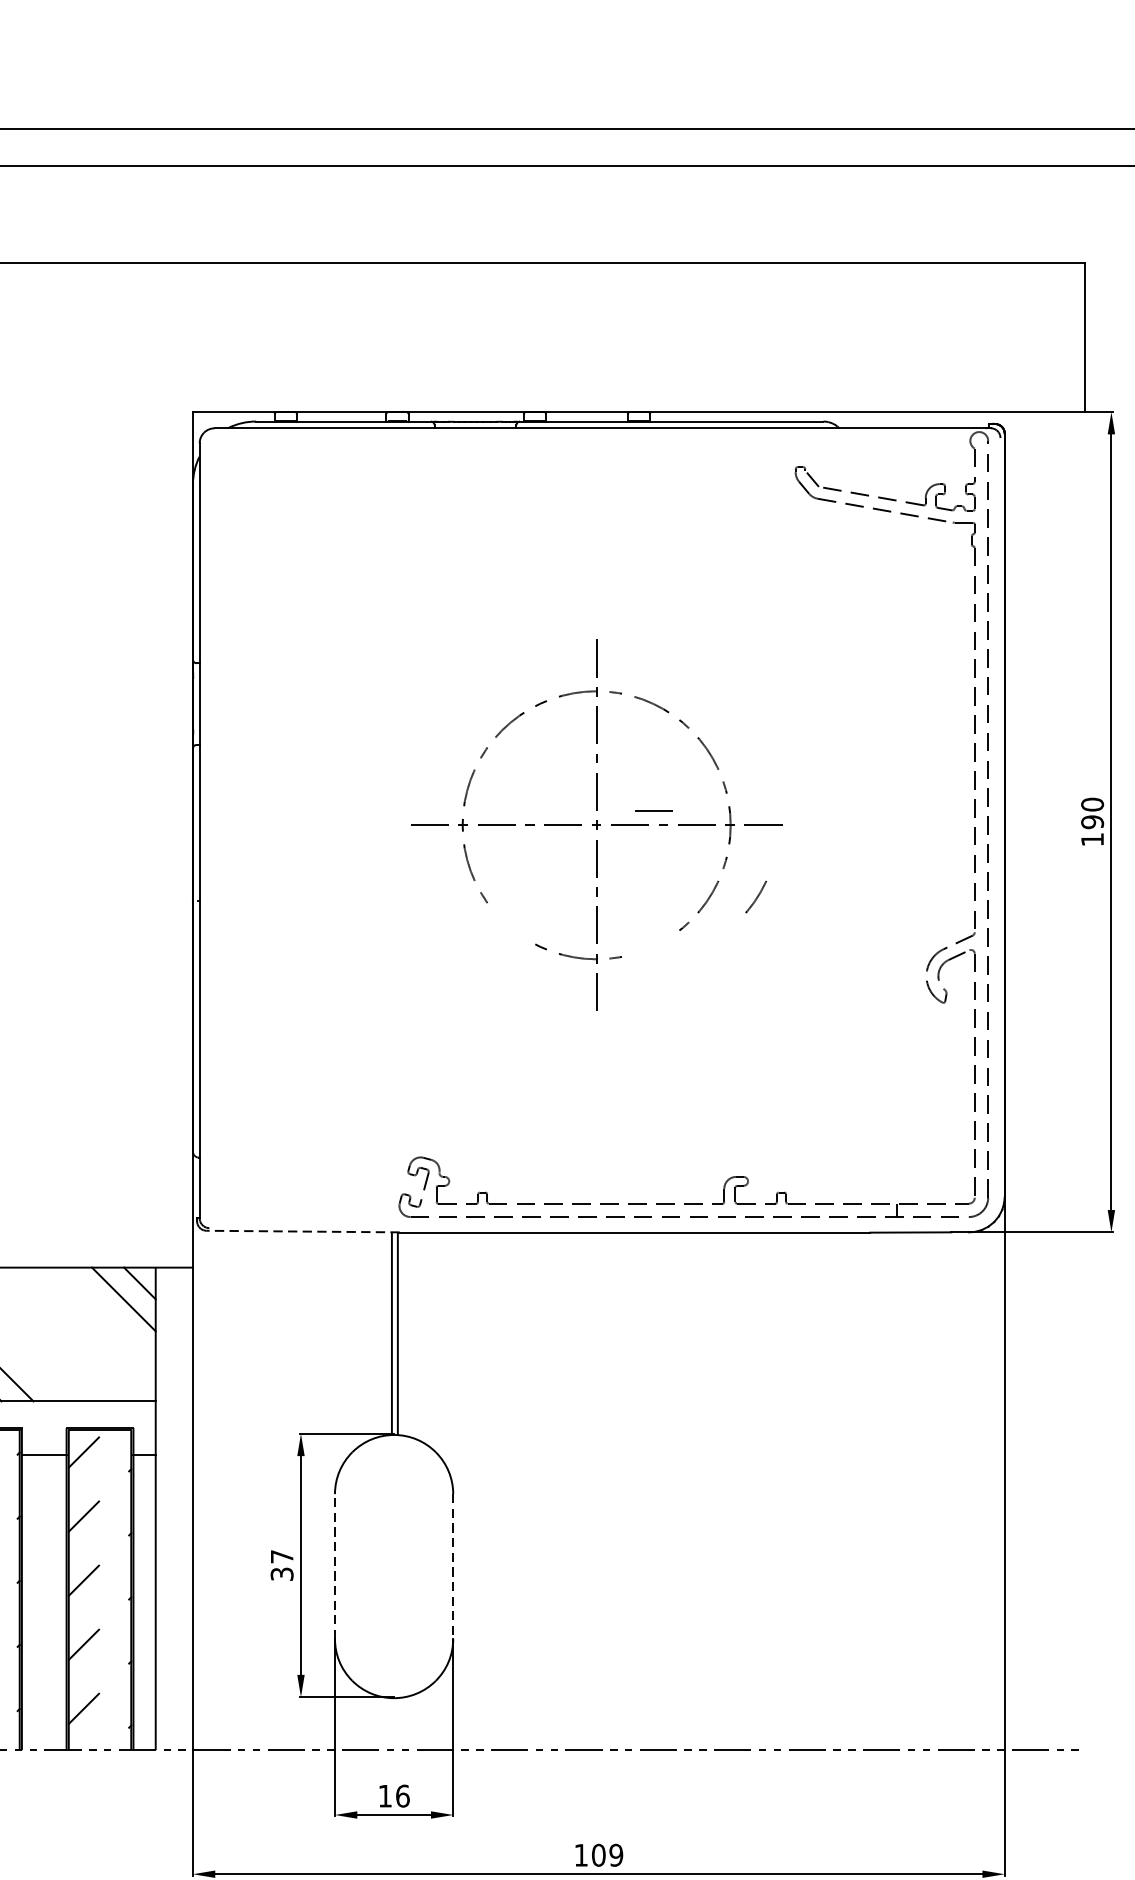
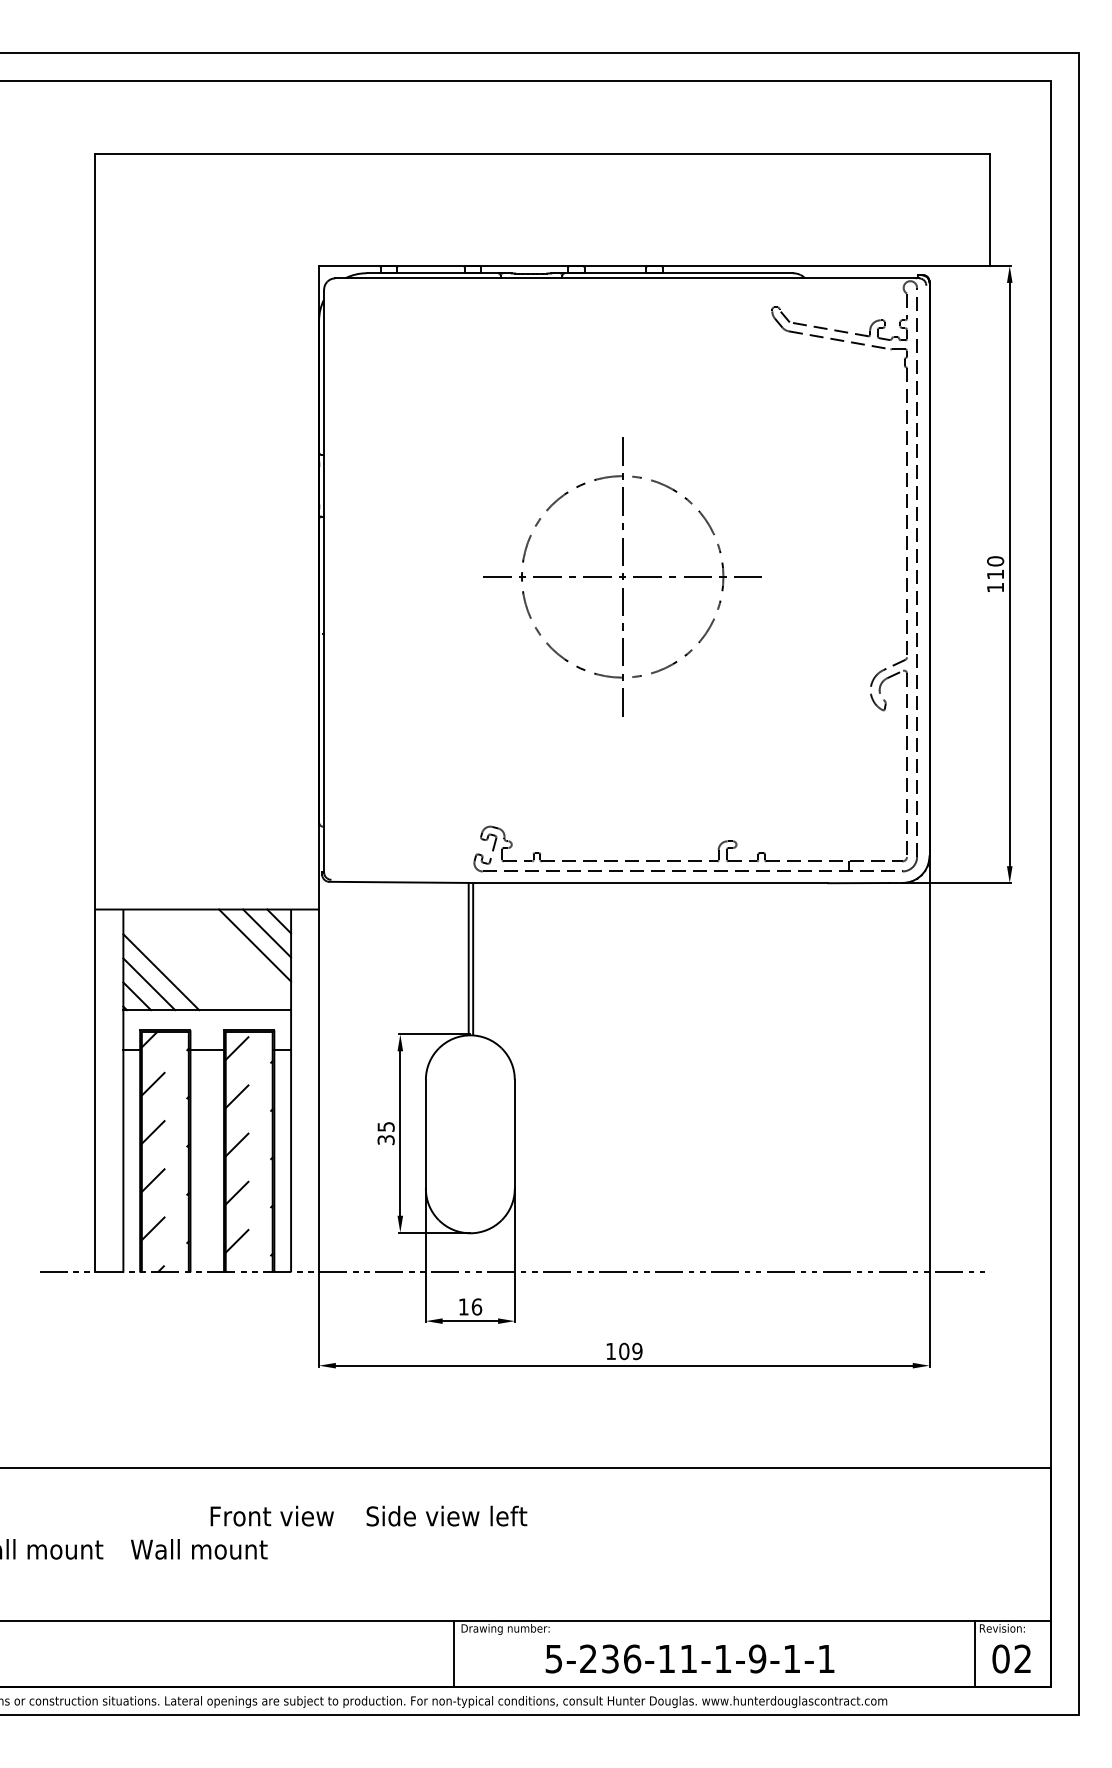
line: (653, 810) -> (665, 565), removed
text: (1092, 822) -> (995, 574), 190 -> 110
line: (756, 896) -> (742, 630), removed
line: (509, 925) -> (557, 652), added
line: (652, 945) -> (664, 667), added
line: (303, 1231) -> (402, 882), dashed -> solid
line: (108, 1315) -> (255, 945), added
text: (281, 1556) -> (385, 1126), 37 -> 35
line: (334, 1566) -> (425, 1134), dashed -> solid
line: (452, 1566) -> (514, 1134), dashed -> solid

